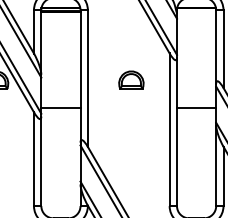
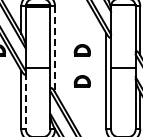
line: (88, 78) -> (55, 49), solid -> dashed
part: (129, 129) -> (81, 81), added
line: (40, 161) -> (25, 101), solid -> dashed

